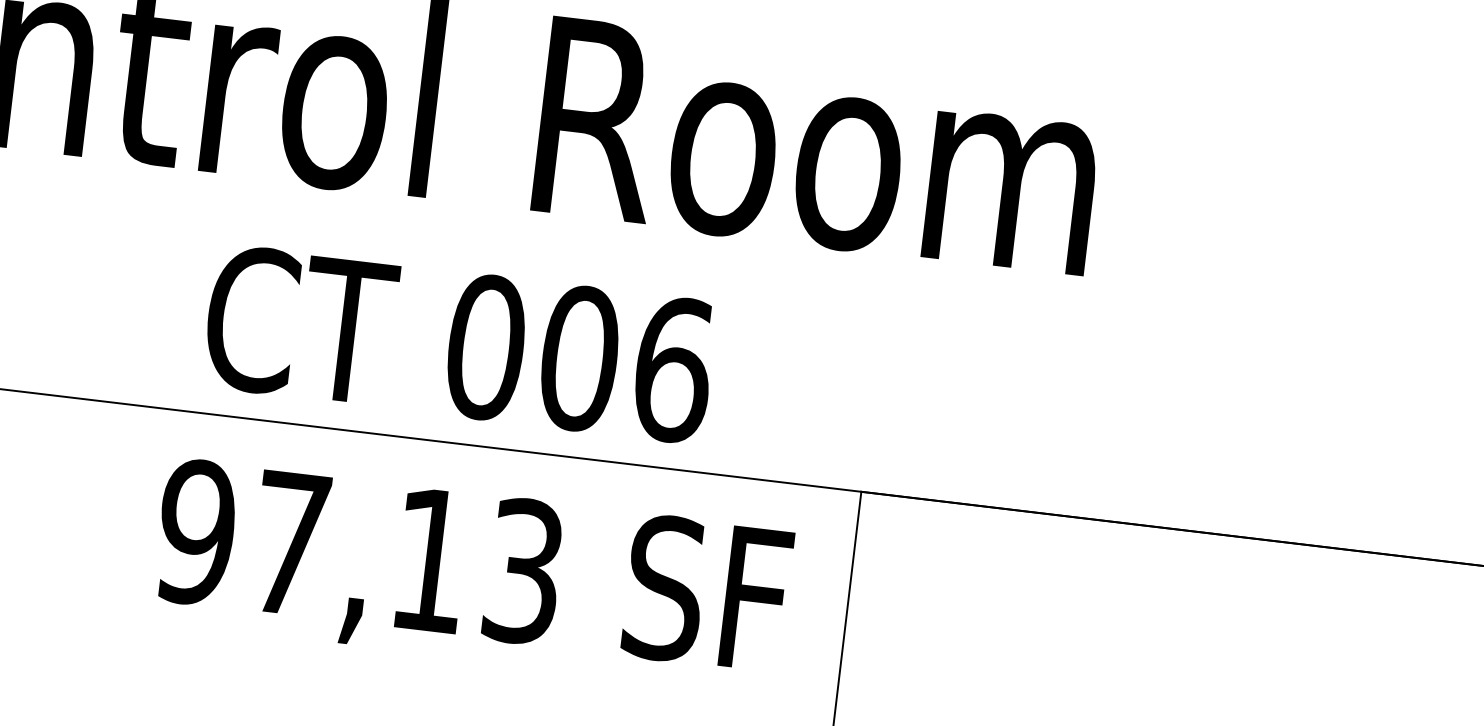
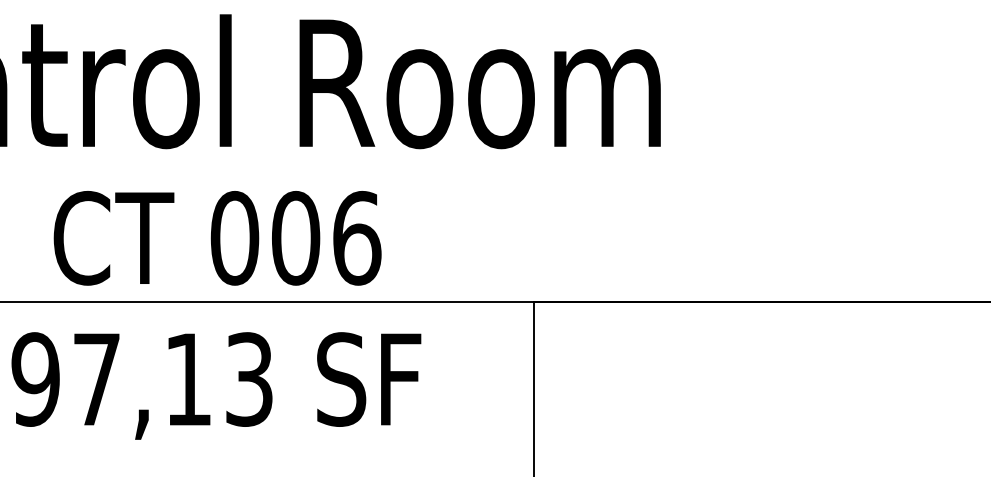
text: (459, 344) -> (217, 238), moved
text: (472, 574) -> (216, 385), moved

